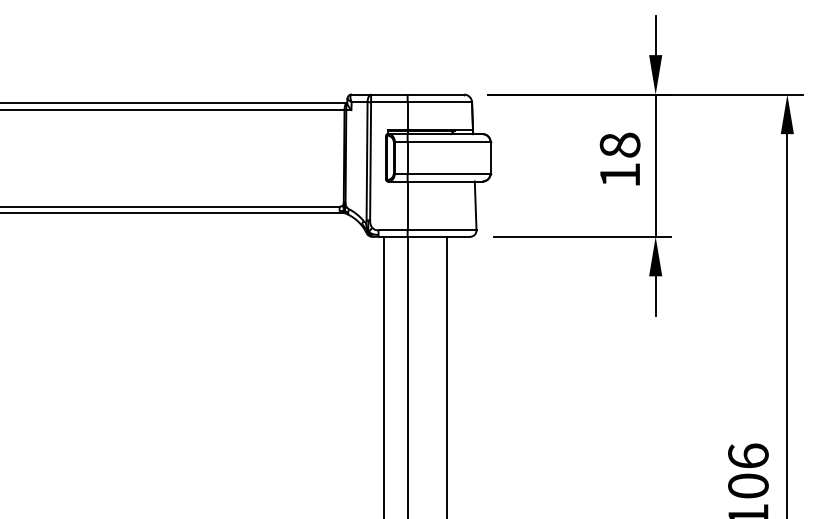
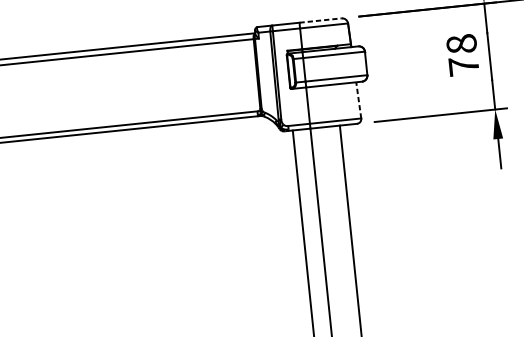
line: (436, 94) -> (321, 20), solid -> dashed
text: (619, 174) -> (463, 65), 18 -> 78
line: (475, 205) -> (358, 100), solid -> dashed

